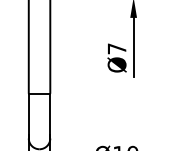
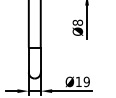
text: (116, 48) -> (77, 22), Ø7 -> Ø8

